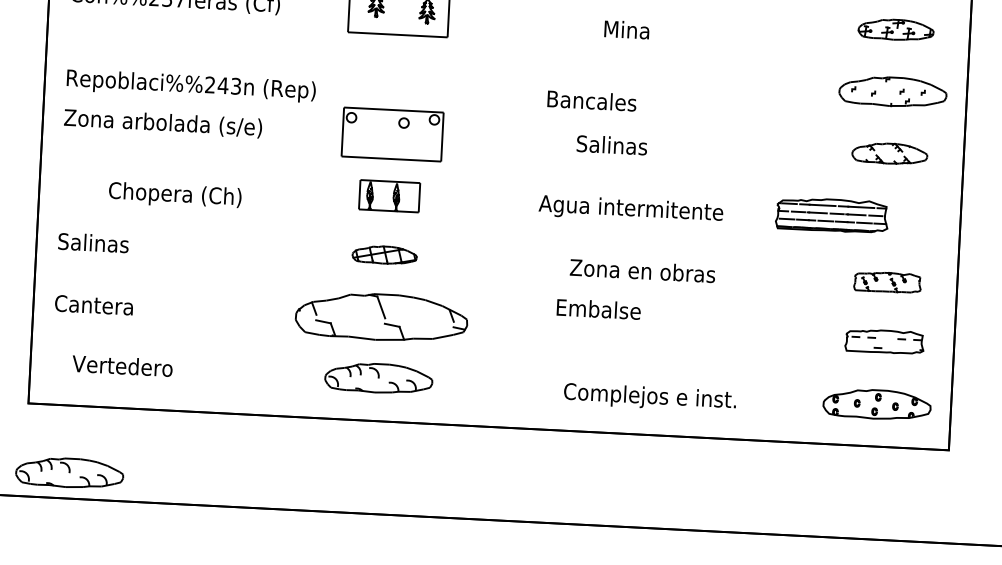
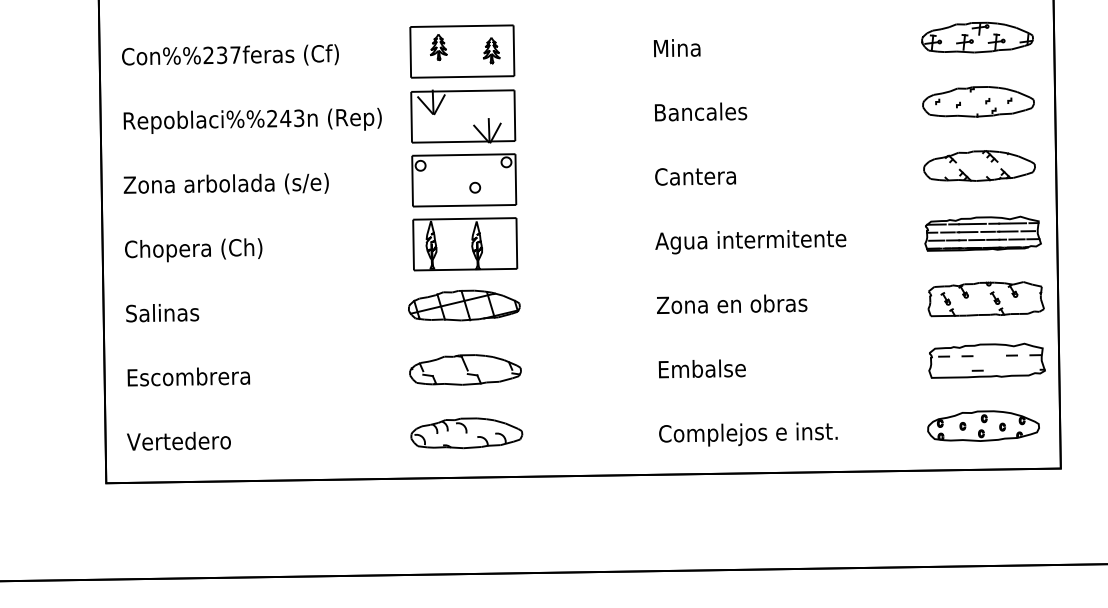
part: (896, 29) -> (977, 37), size x1.43
text: (627, 30) -> (677, 48), moved
part: (396, 72) -> (463, 116), added
text: (191, 85) -> (252, 120), moved
text: (591, 100) -> (700, 111), moved
part: (404, 122) -> (475, 187), moved
text: (615, 145) -> (695, 176), Salinas -> Cantera
part: (889, 153) -> (979, 165), size x1.43
text: (175, 195) -> (193, 250), moved
part: (389, 196) -> (465, 244), size x1.67
text: (630, 210) -> (750, 242), moved
part: (831, 215) -> (982, 233), moved
part: (384, 255) -> (464, 305), size x1.67
part: (887, 282) -> (985, 299), size x1.67
text: (114, 305) -> (188, 376), Cantera -> Escombrera
text: (598, 308) -> (701, 368), moved
part: (381, 316) -> (465, 369), size x0.62
part: (884, 341) -> (986, 360), size x1.43
text: (122, 365) -> (178, 440), moved
part: (69, 473) -> (153, 552), removed

